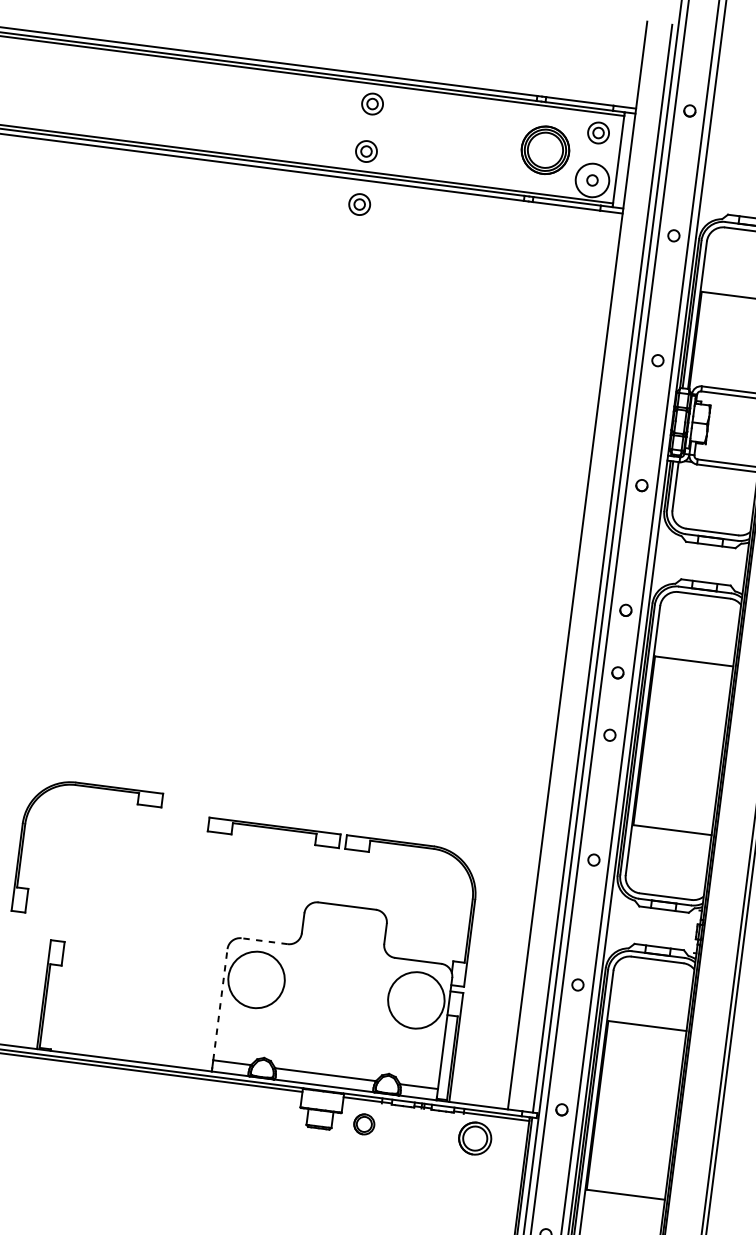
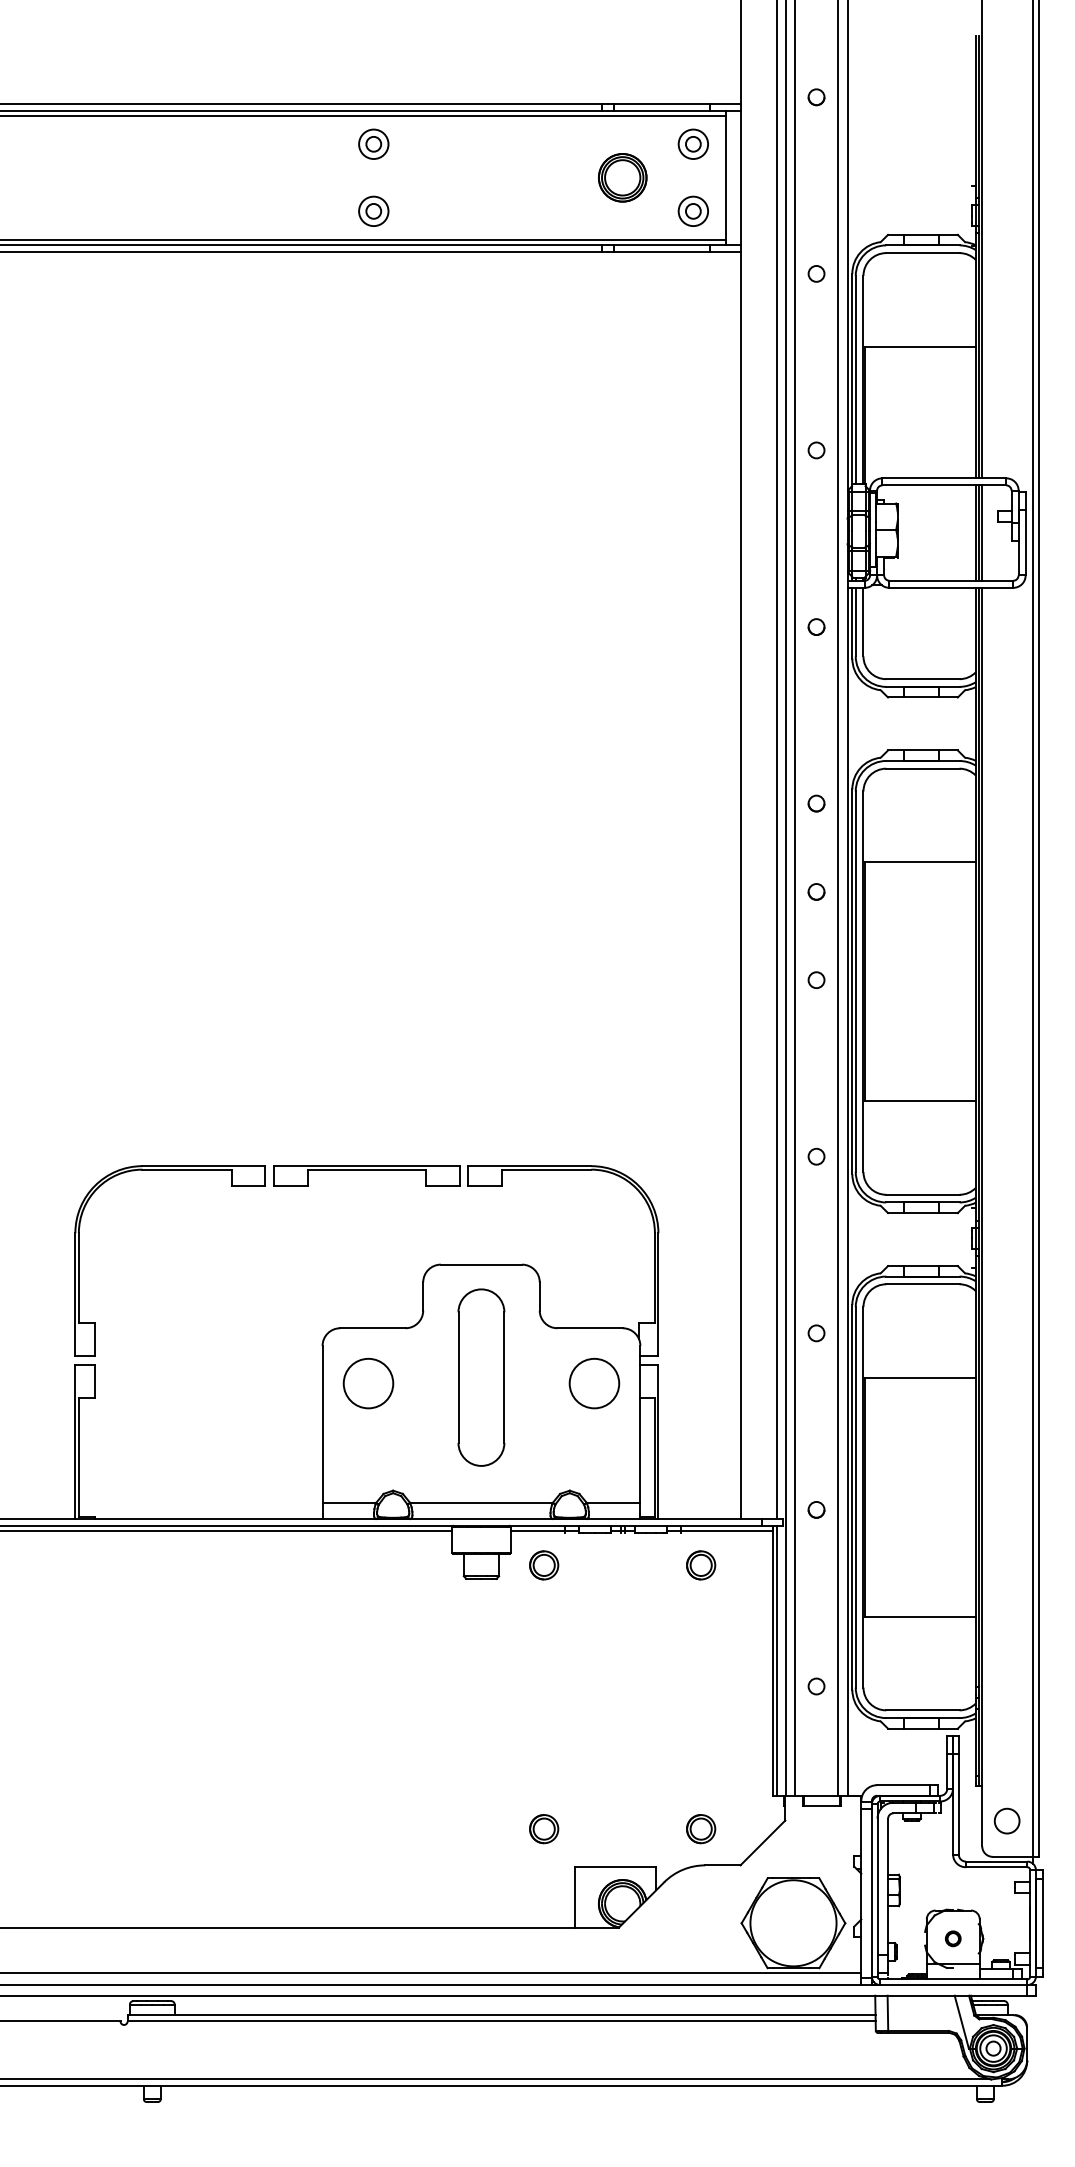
part: (545, 150) -> (622, 177), size x0.71
circle: (592, 180) -> (693, 211), size x0.62
part: (359, 203) -> (373, 285), removed
part: (94, 788) -> (169, 1170), moved
line: (264, 941) -> (372, 1328), dashed -> solid
circle: (256, 979) -> (368, 1383), size x0.62
part: (337, 985) -> (481, 1377), added
circle: (416, 1000) -> (594, 1383), size x0.62
line: (220, 1004) -> (322, 1424), dashed -> solid
part: (475, 1138) -> (701, 1565), size x0.62

